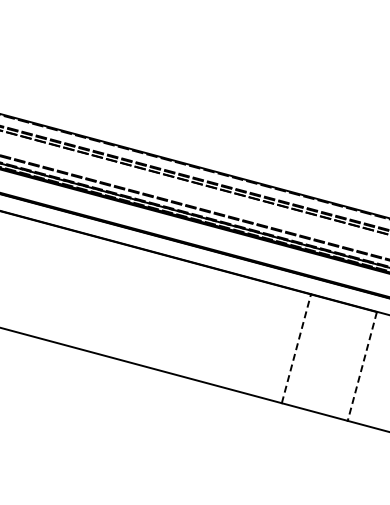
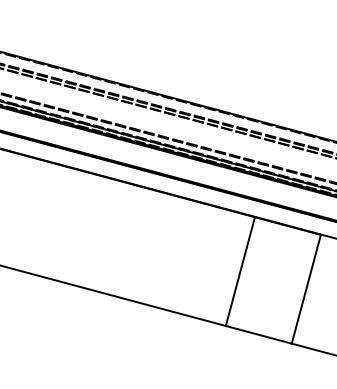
line: (296, 348) -> (240, 271), dashed -> solid
line: (362, 366) -> (306, 289), dashed -> solid

